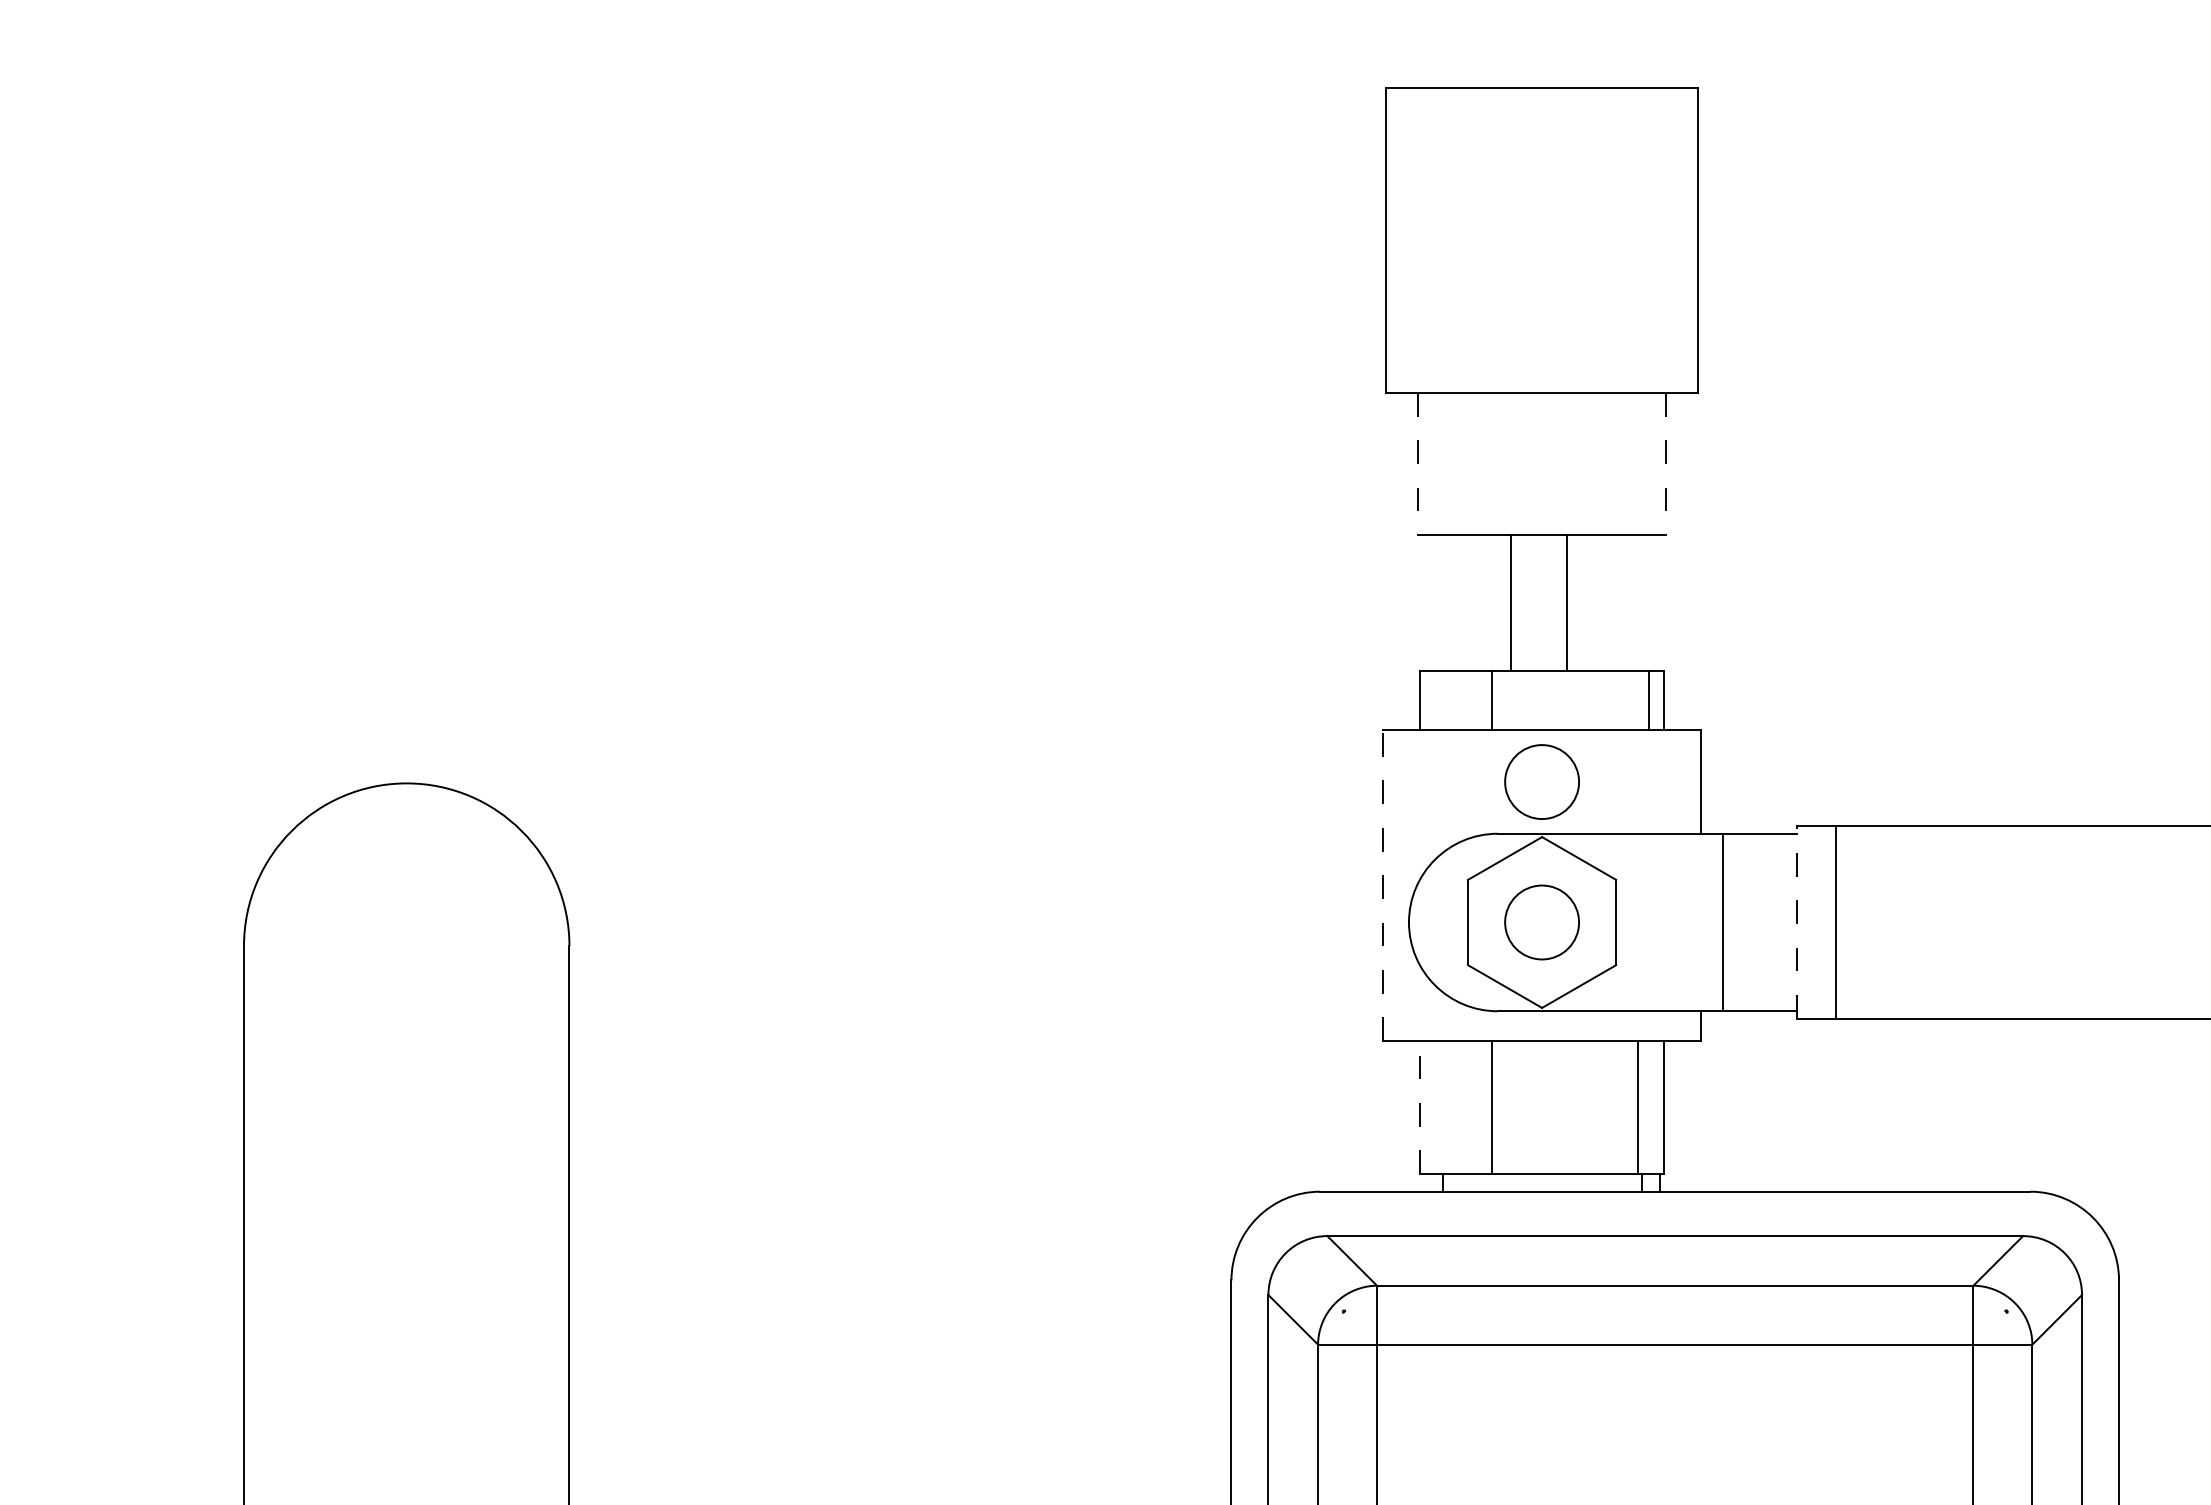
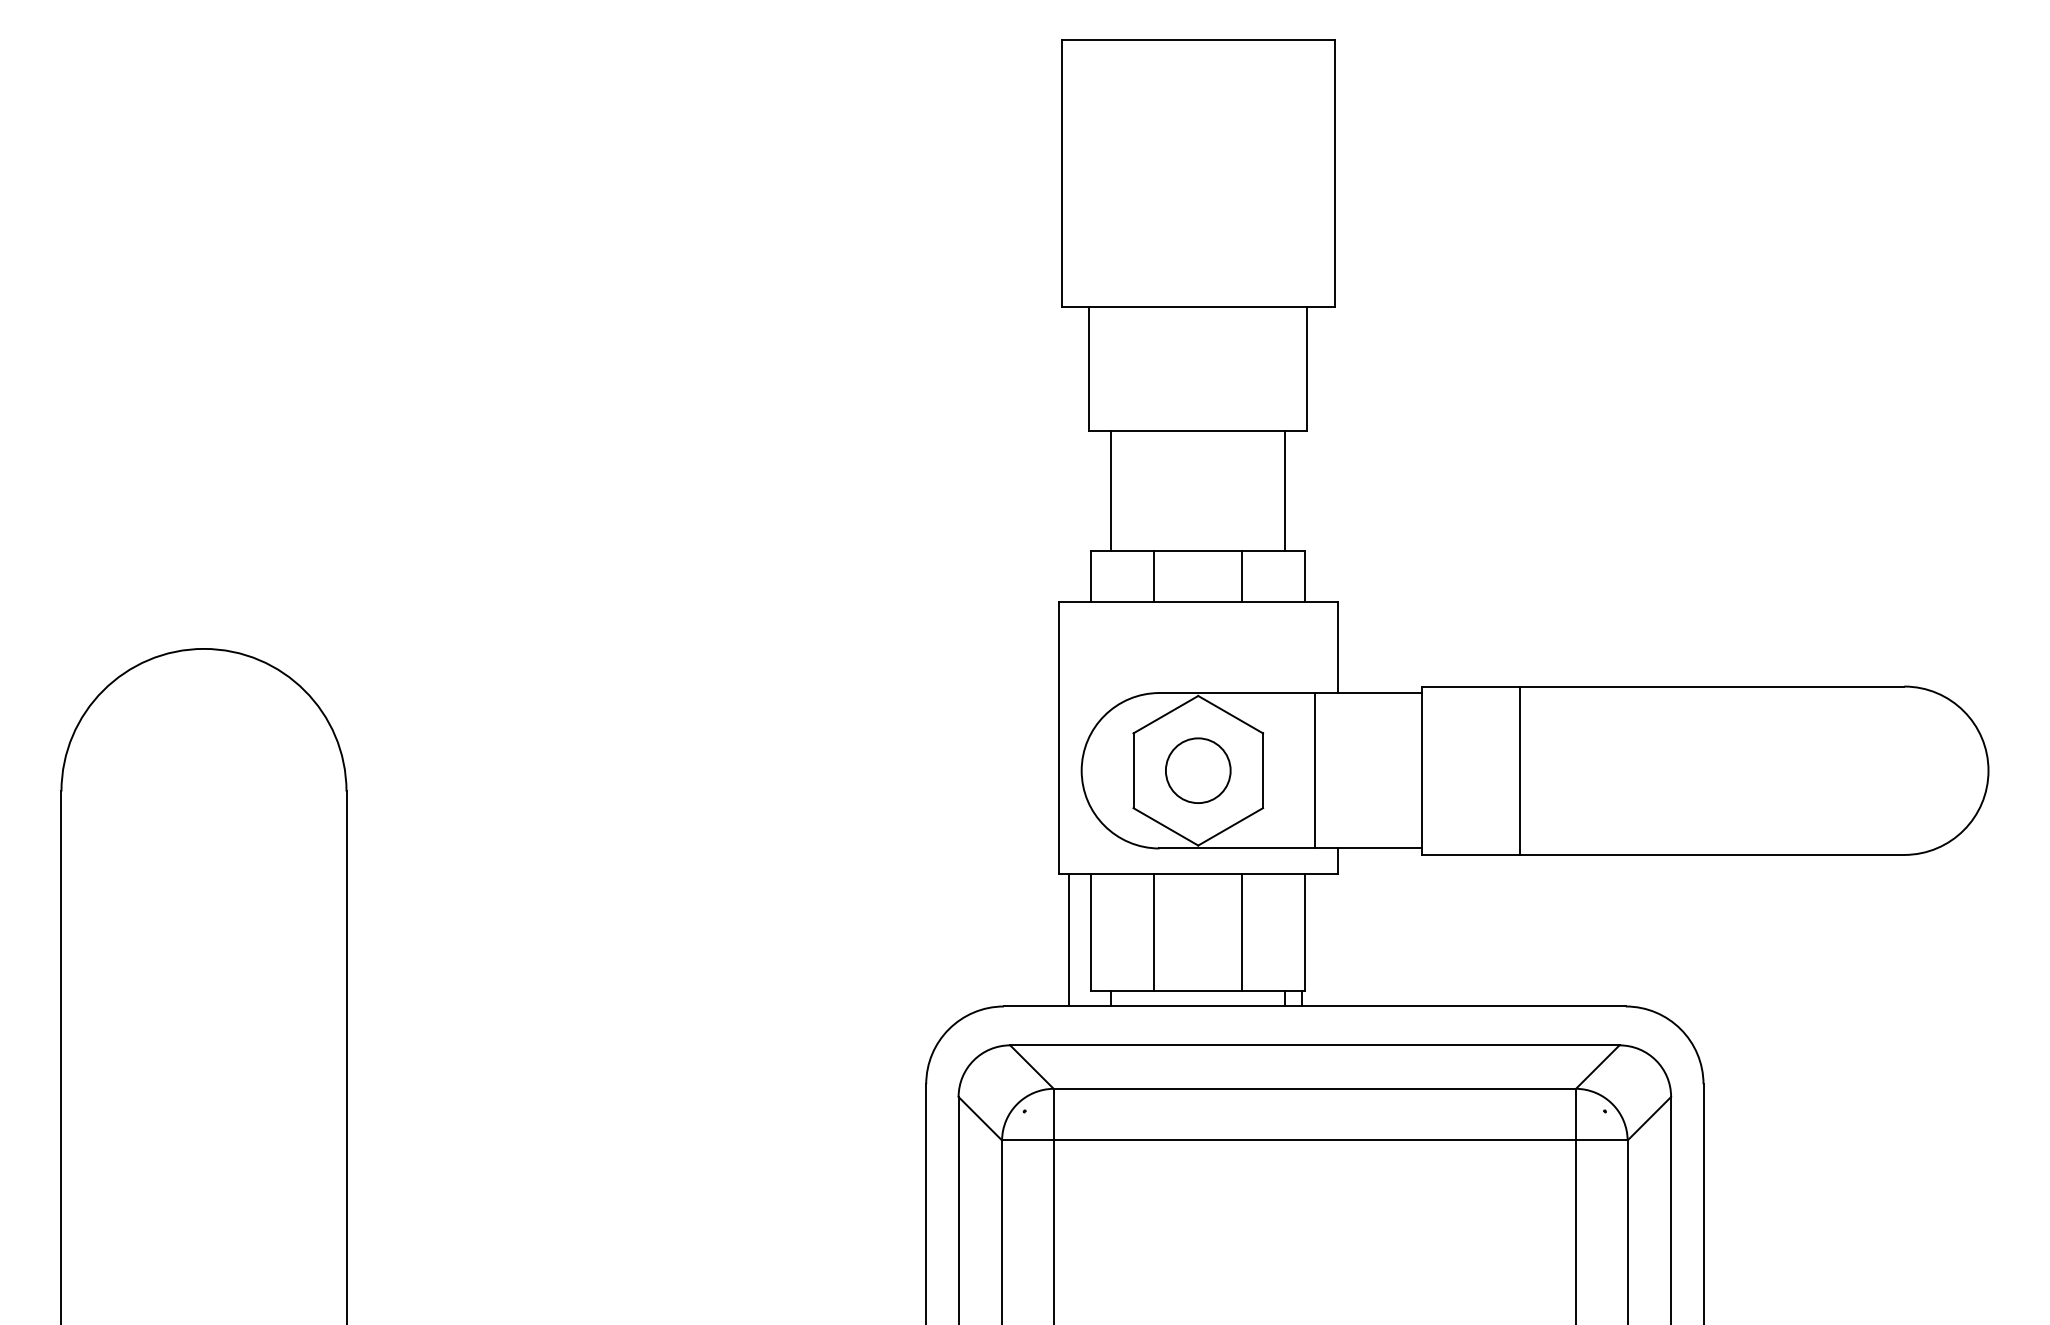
line: (1417, 464) -> (1089, 369), dashed -> solid
line: (1666, 464) -> (1307, 369), dashed -> solid
line: (1511, 602) -> (1111, 490), moved
line: (1567, 602) -> (1285, 490), moved
line: (1649, 700) -> (1242, 576), moved
circle: (1542, 781) -> (1198, 647), removed
line: (1383, 884) -> (1059, 737), dashed -> solid
line: (1722, 922) -> (1314, 770), moved
line: (1797, 922) -> (1421, 770), dashed -> solid
line: (1835, 922) -> (1520, 770), moved
line: (1420, 1107) -> (1091, 932), dashed -> solid
line: (1638, 1107) -> (1242, 932), moved
line: (1393, 1116) -> (1068, 940), added

